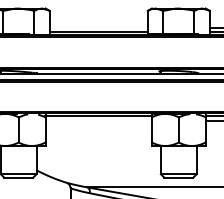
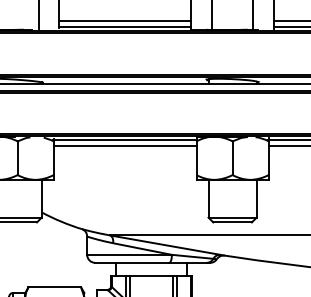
line: (98, 28) -> (124, 21), added
line: (98, 121) -> (124, 146), added

